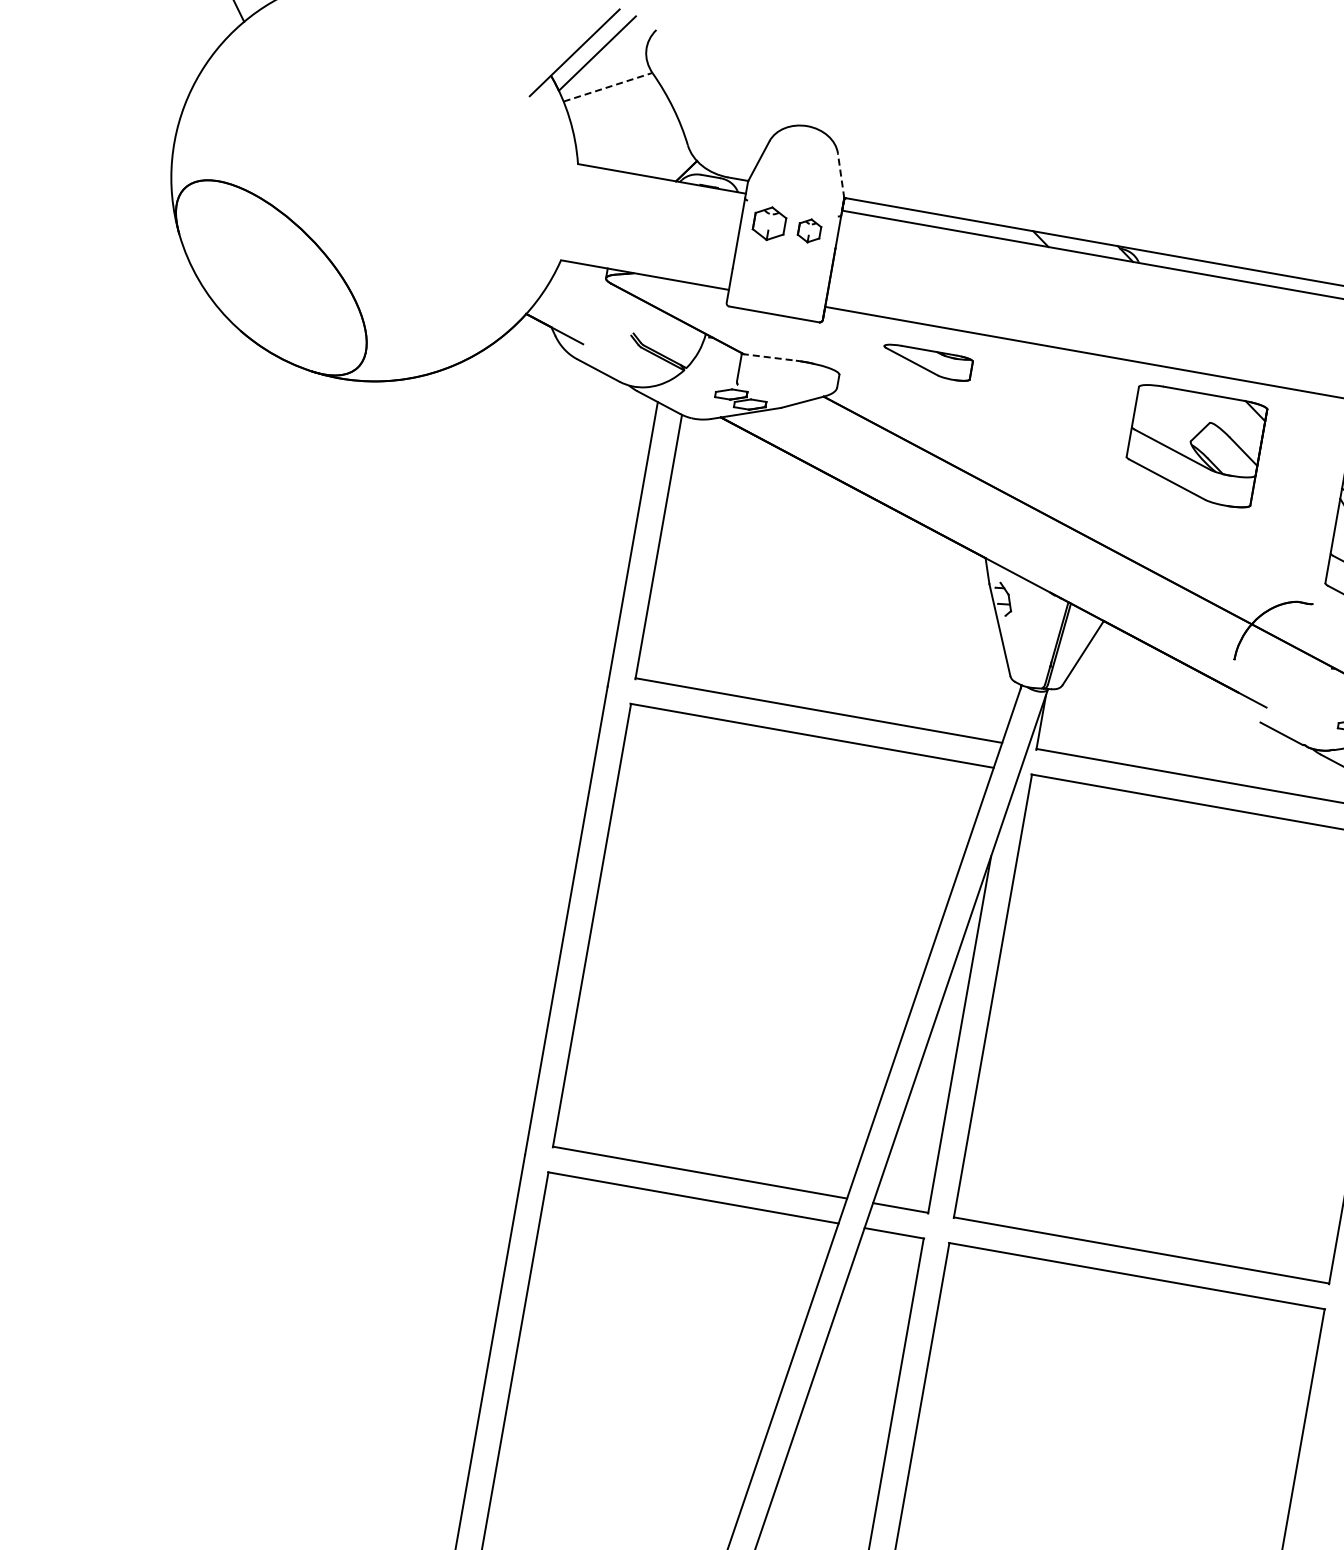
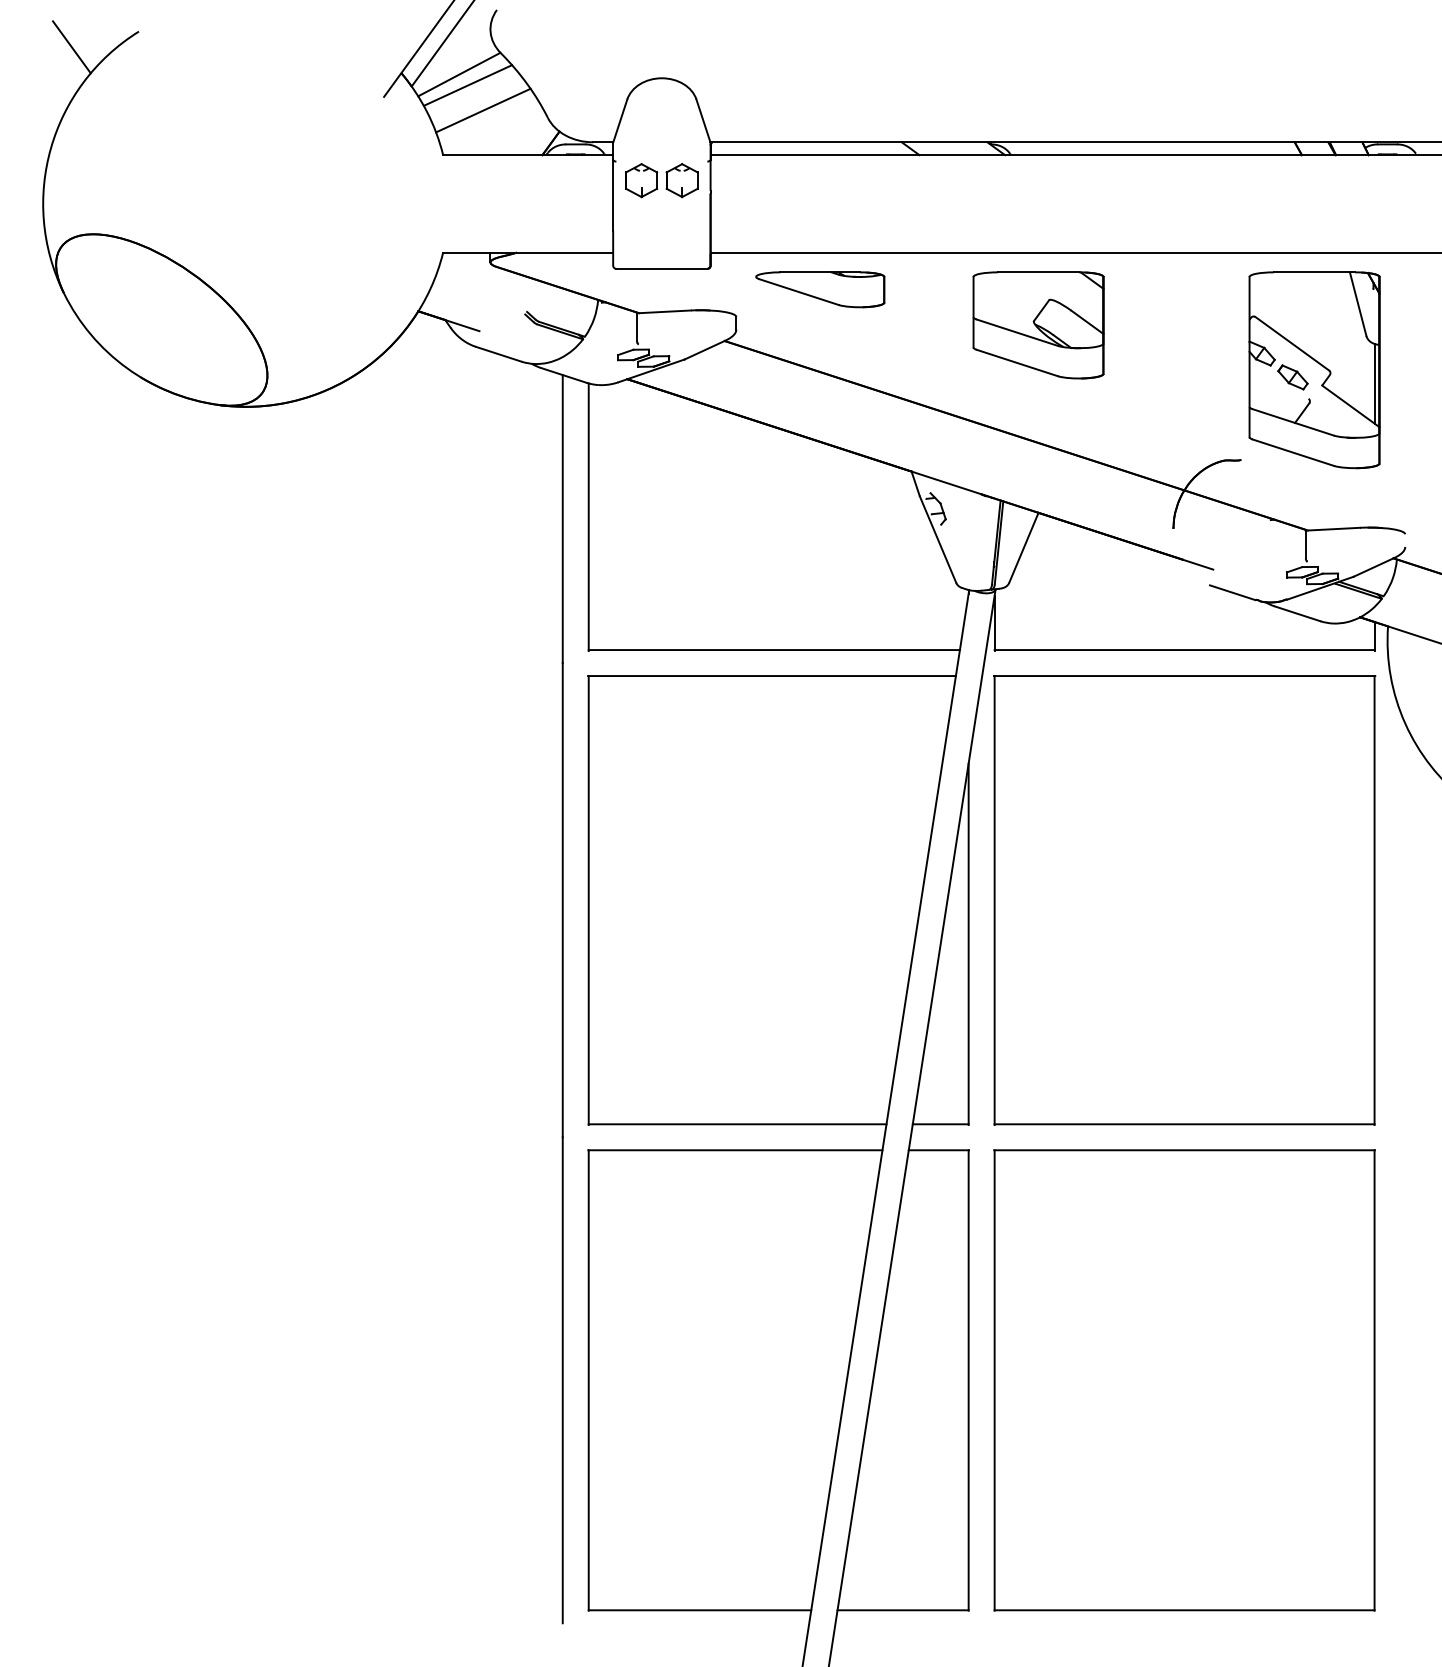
line: (608, 87) -> (459, 74), dashed -> solid
line: (614, 99) -> (467, 85), added
line: (625, 126) -> (483, 110), added
line: (841, 176) -> (703, 121), dashed -> solid
part: (809, 230) -> (681, 180), size x1.43
line: (769, 357) -> (664, 311), dashed -> solid
part: (927, 362) -> (820, 289), size x1.43
part: (1194, 446) -> (1038, 325), moved

